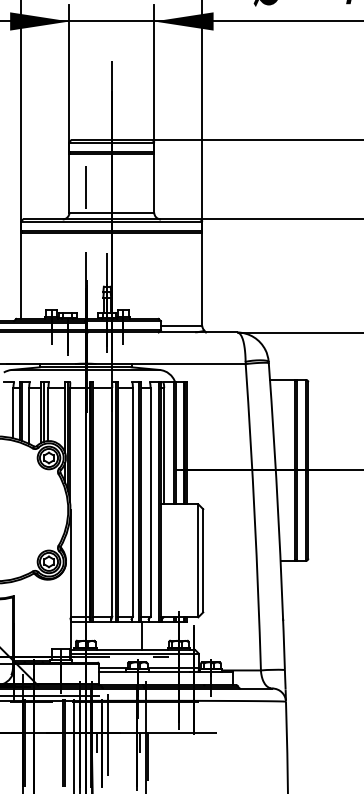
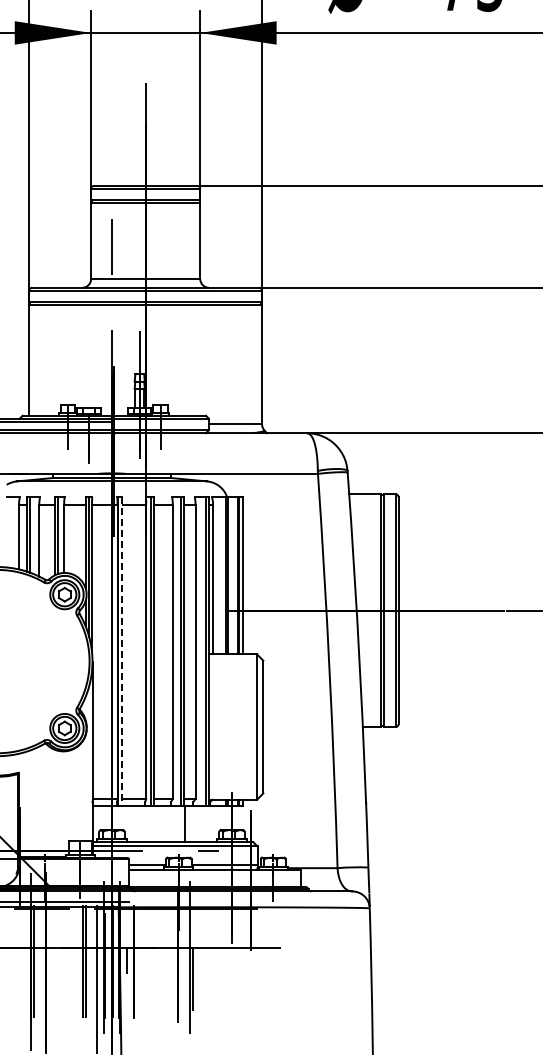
line: (93, 502) -> (122, 651), solid -> dashed
line: (107, 735) -> (140, 951), removed
line: (140, 742) -> (182, 961), removed

